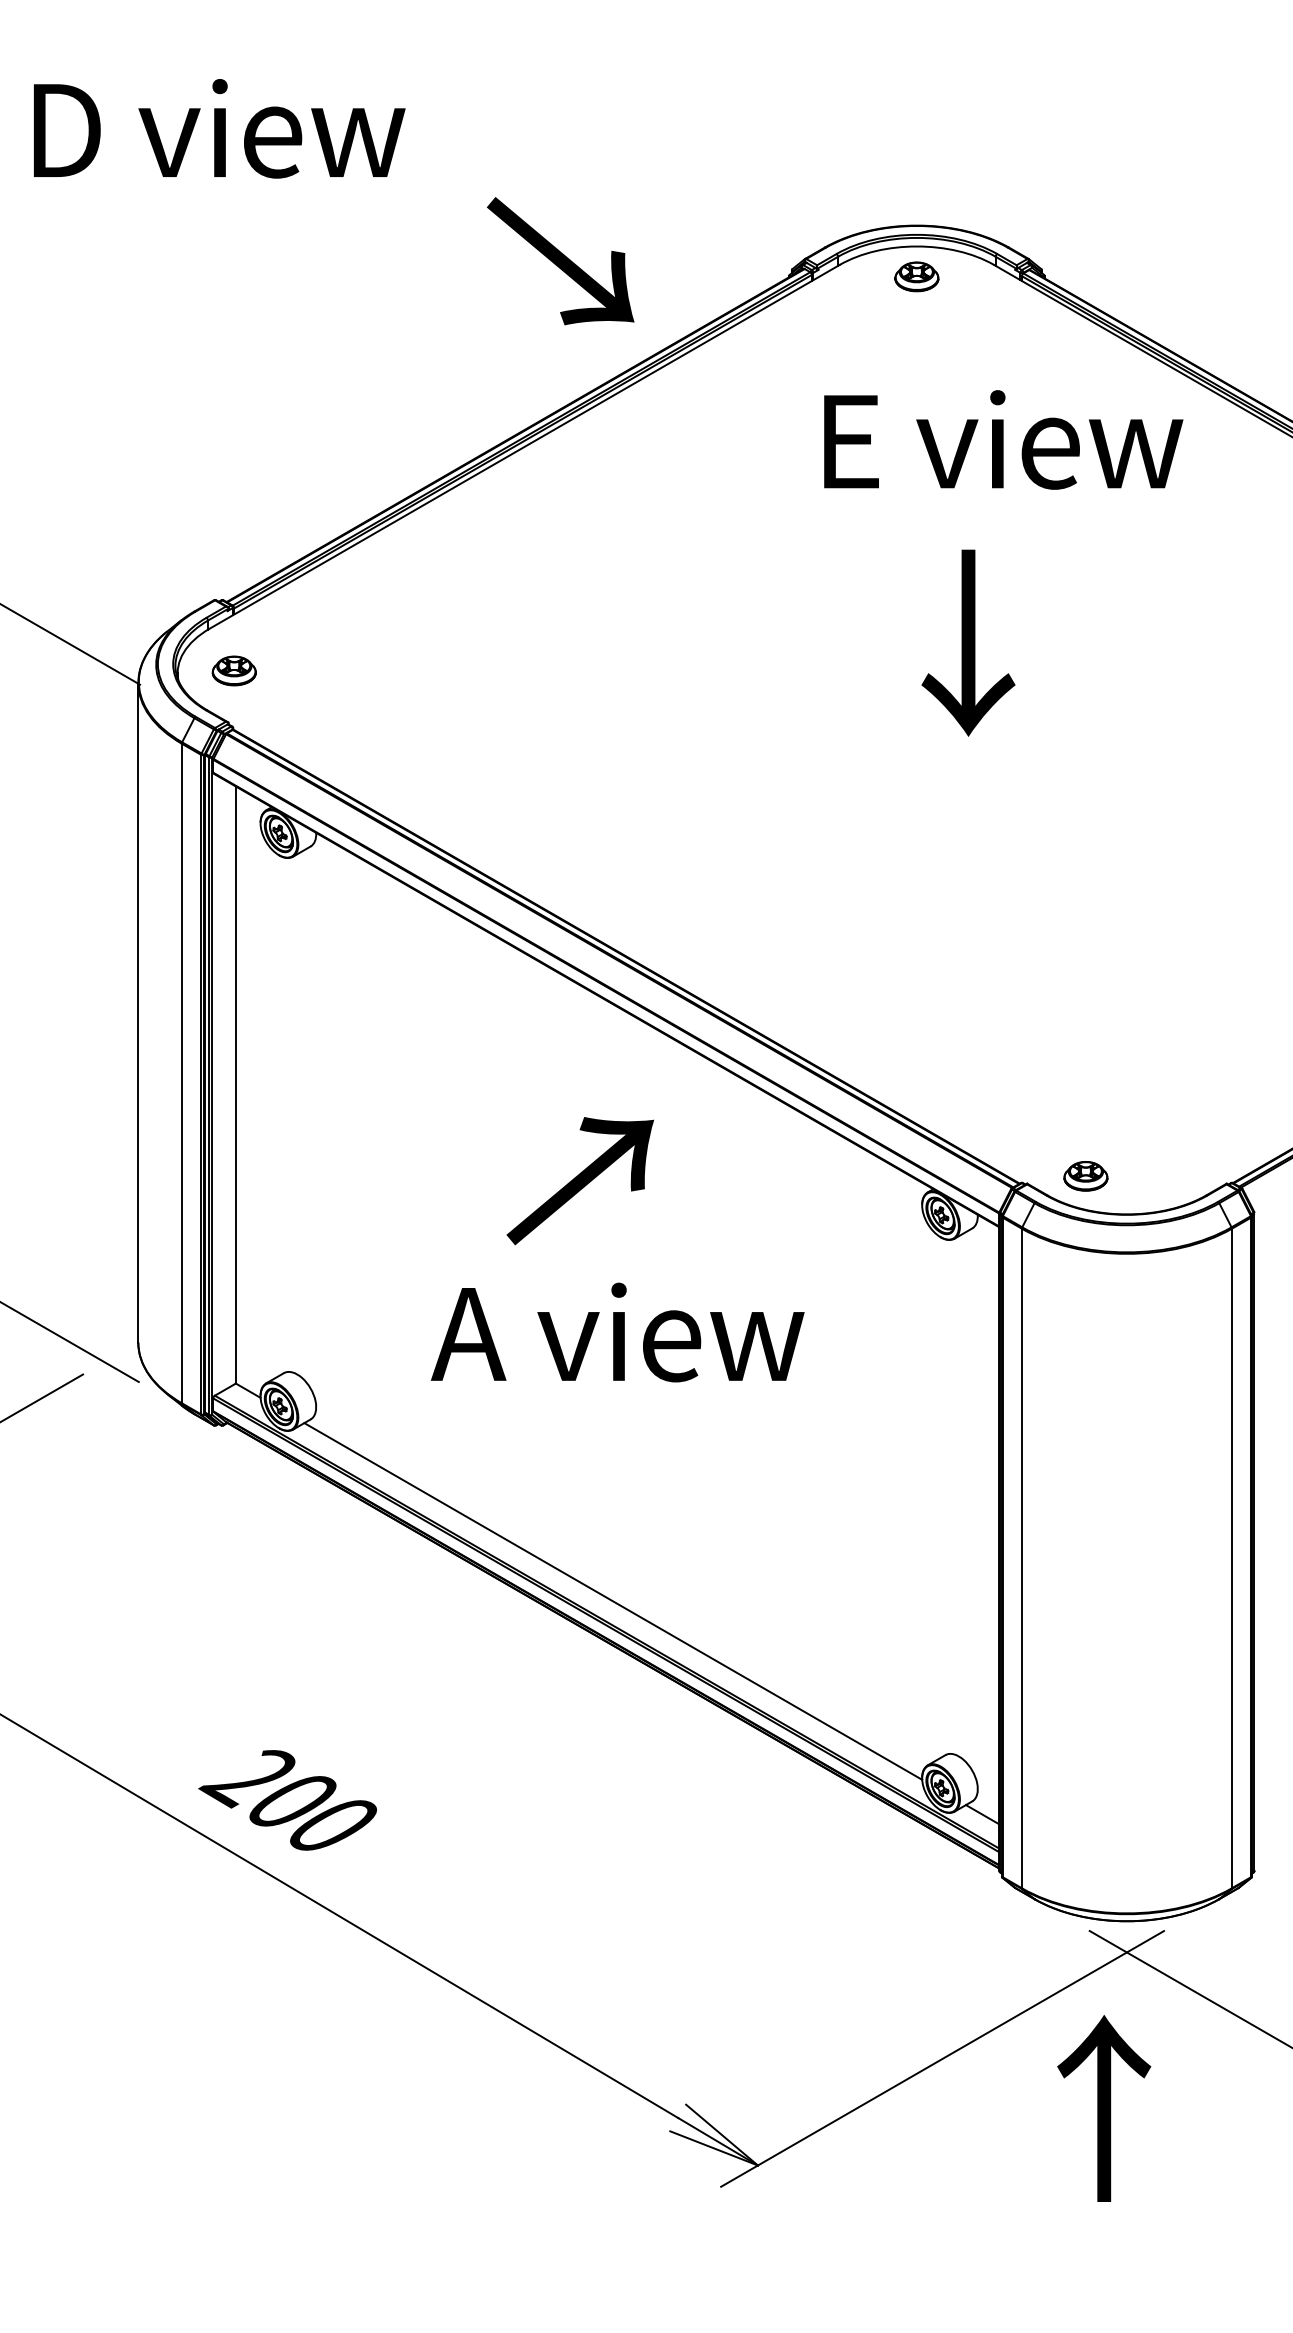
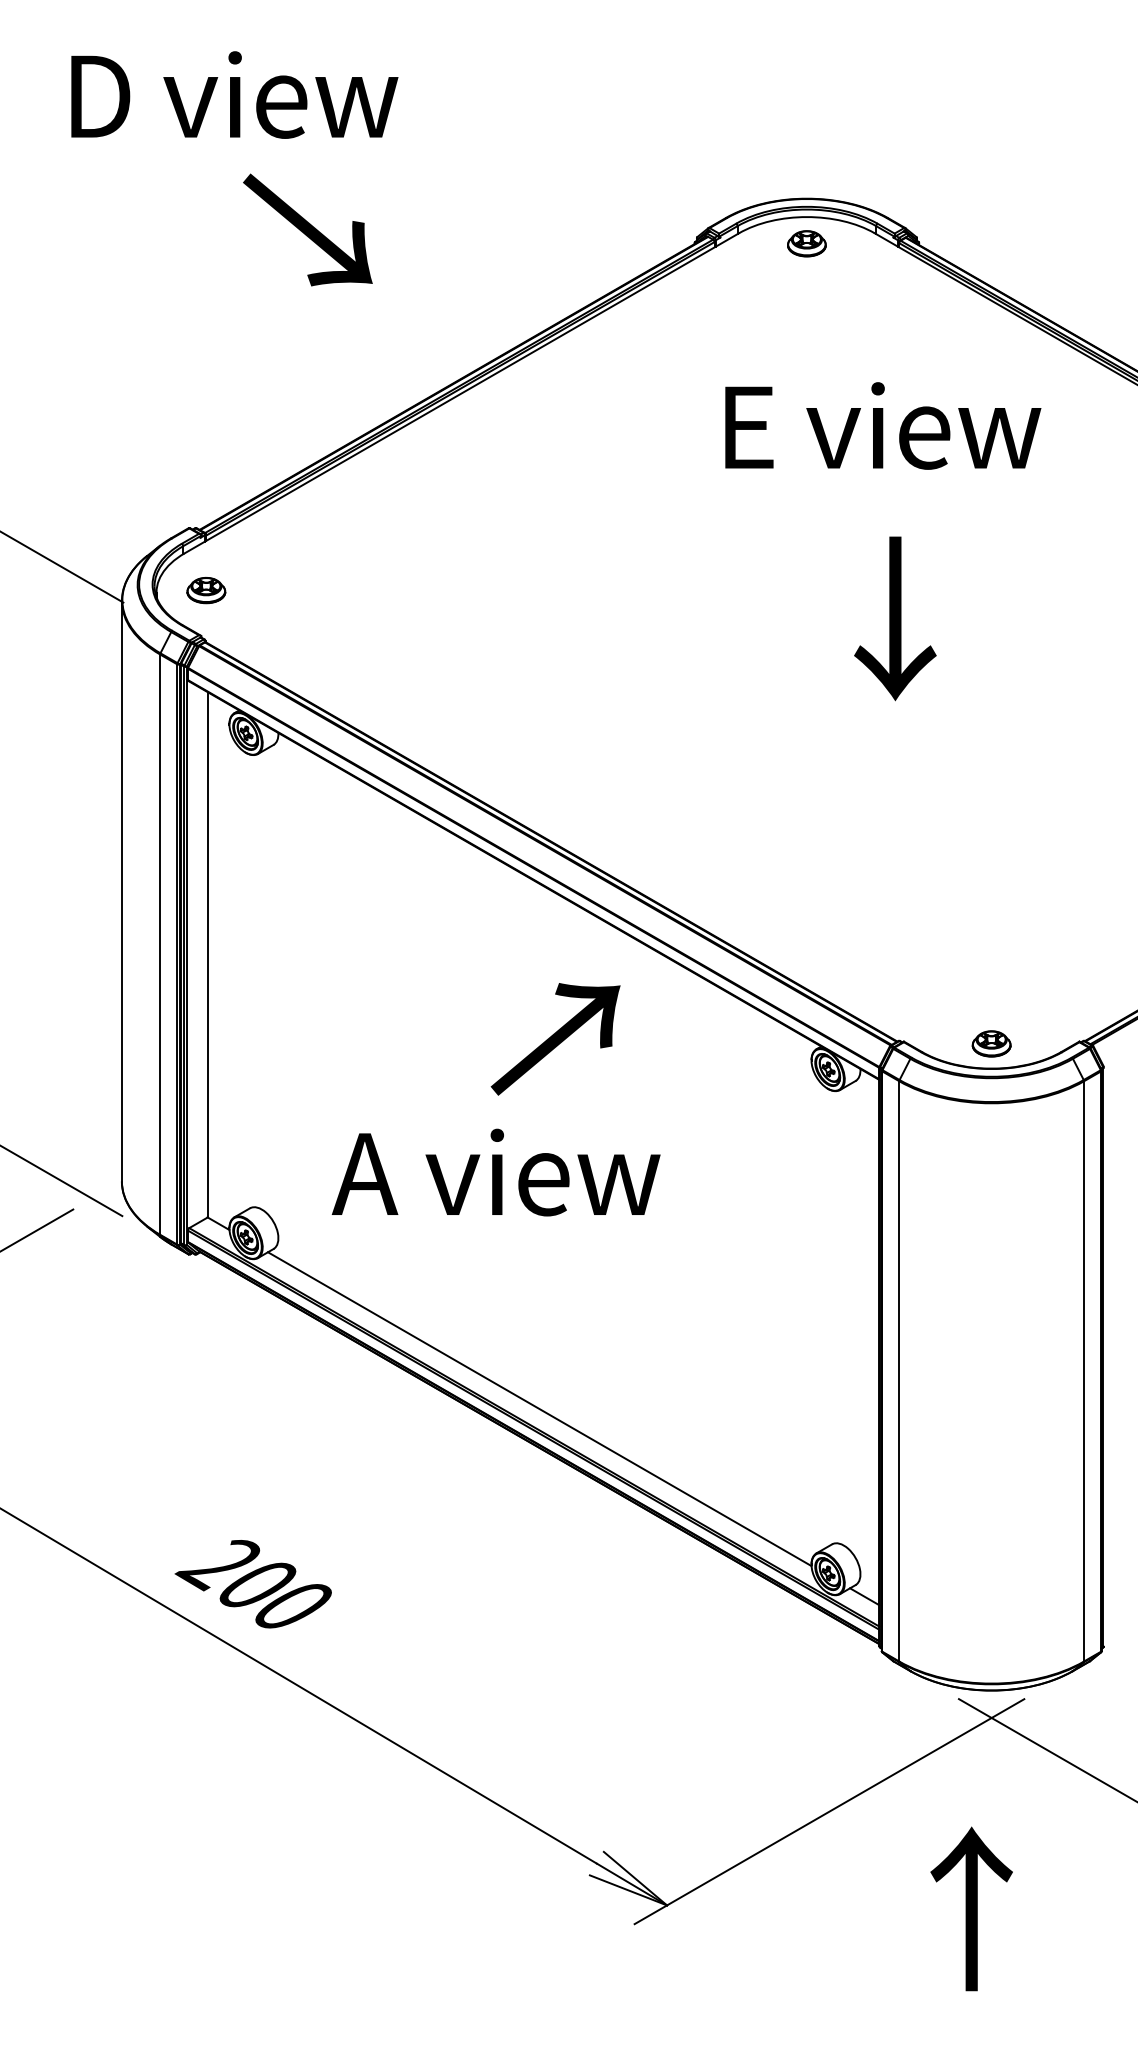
text: (219, 128) -> (234, 94), moved
text: (560, 261) -> (307, 230), moved
text: (1003, 439) -> (883, 425), moved
text: (968, 642) -> (895, 618), moved
part: (1085, 1176) -> (991, 1044), moved
text: (579, 1181) -> (554, 1039), moved
text: (617, 1332) -> (495, 1172), moved
text: (1104, 2108) -> (971, 1908), moved

